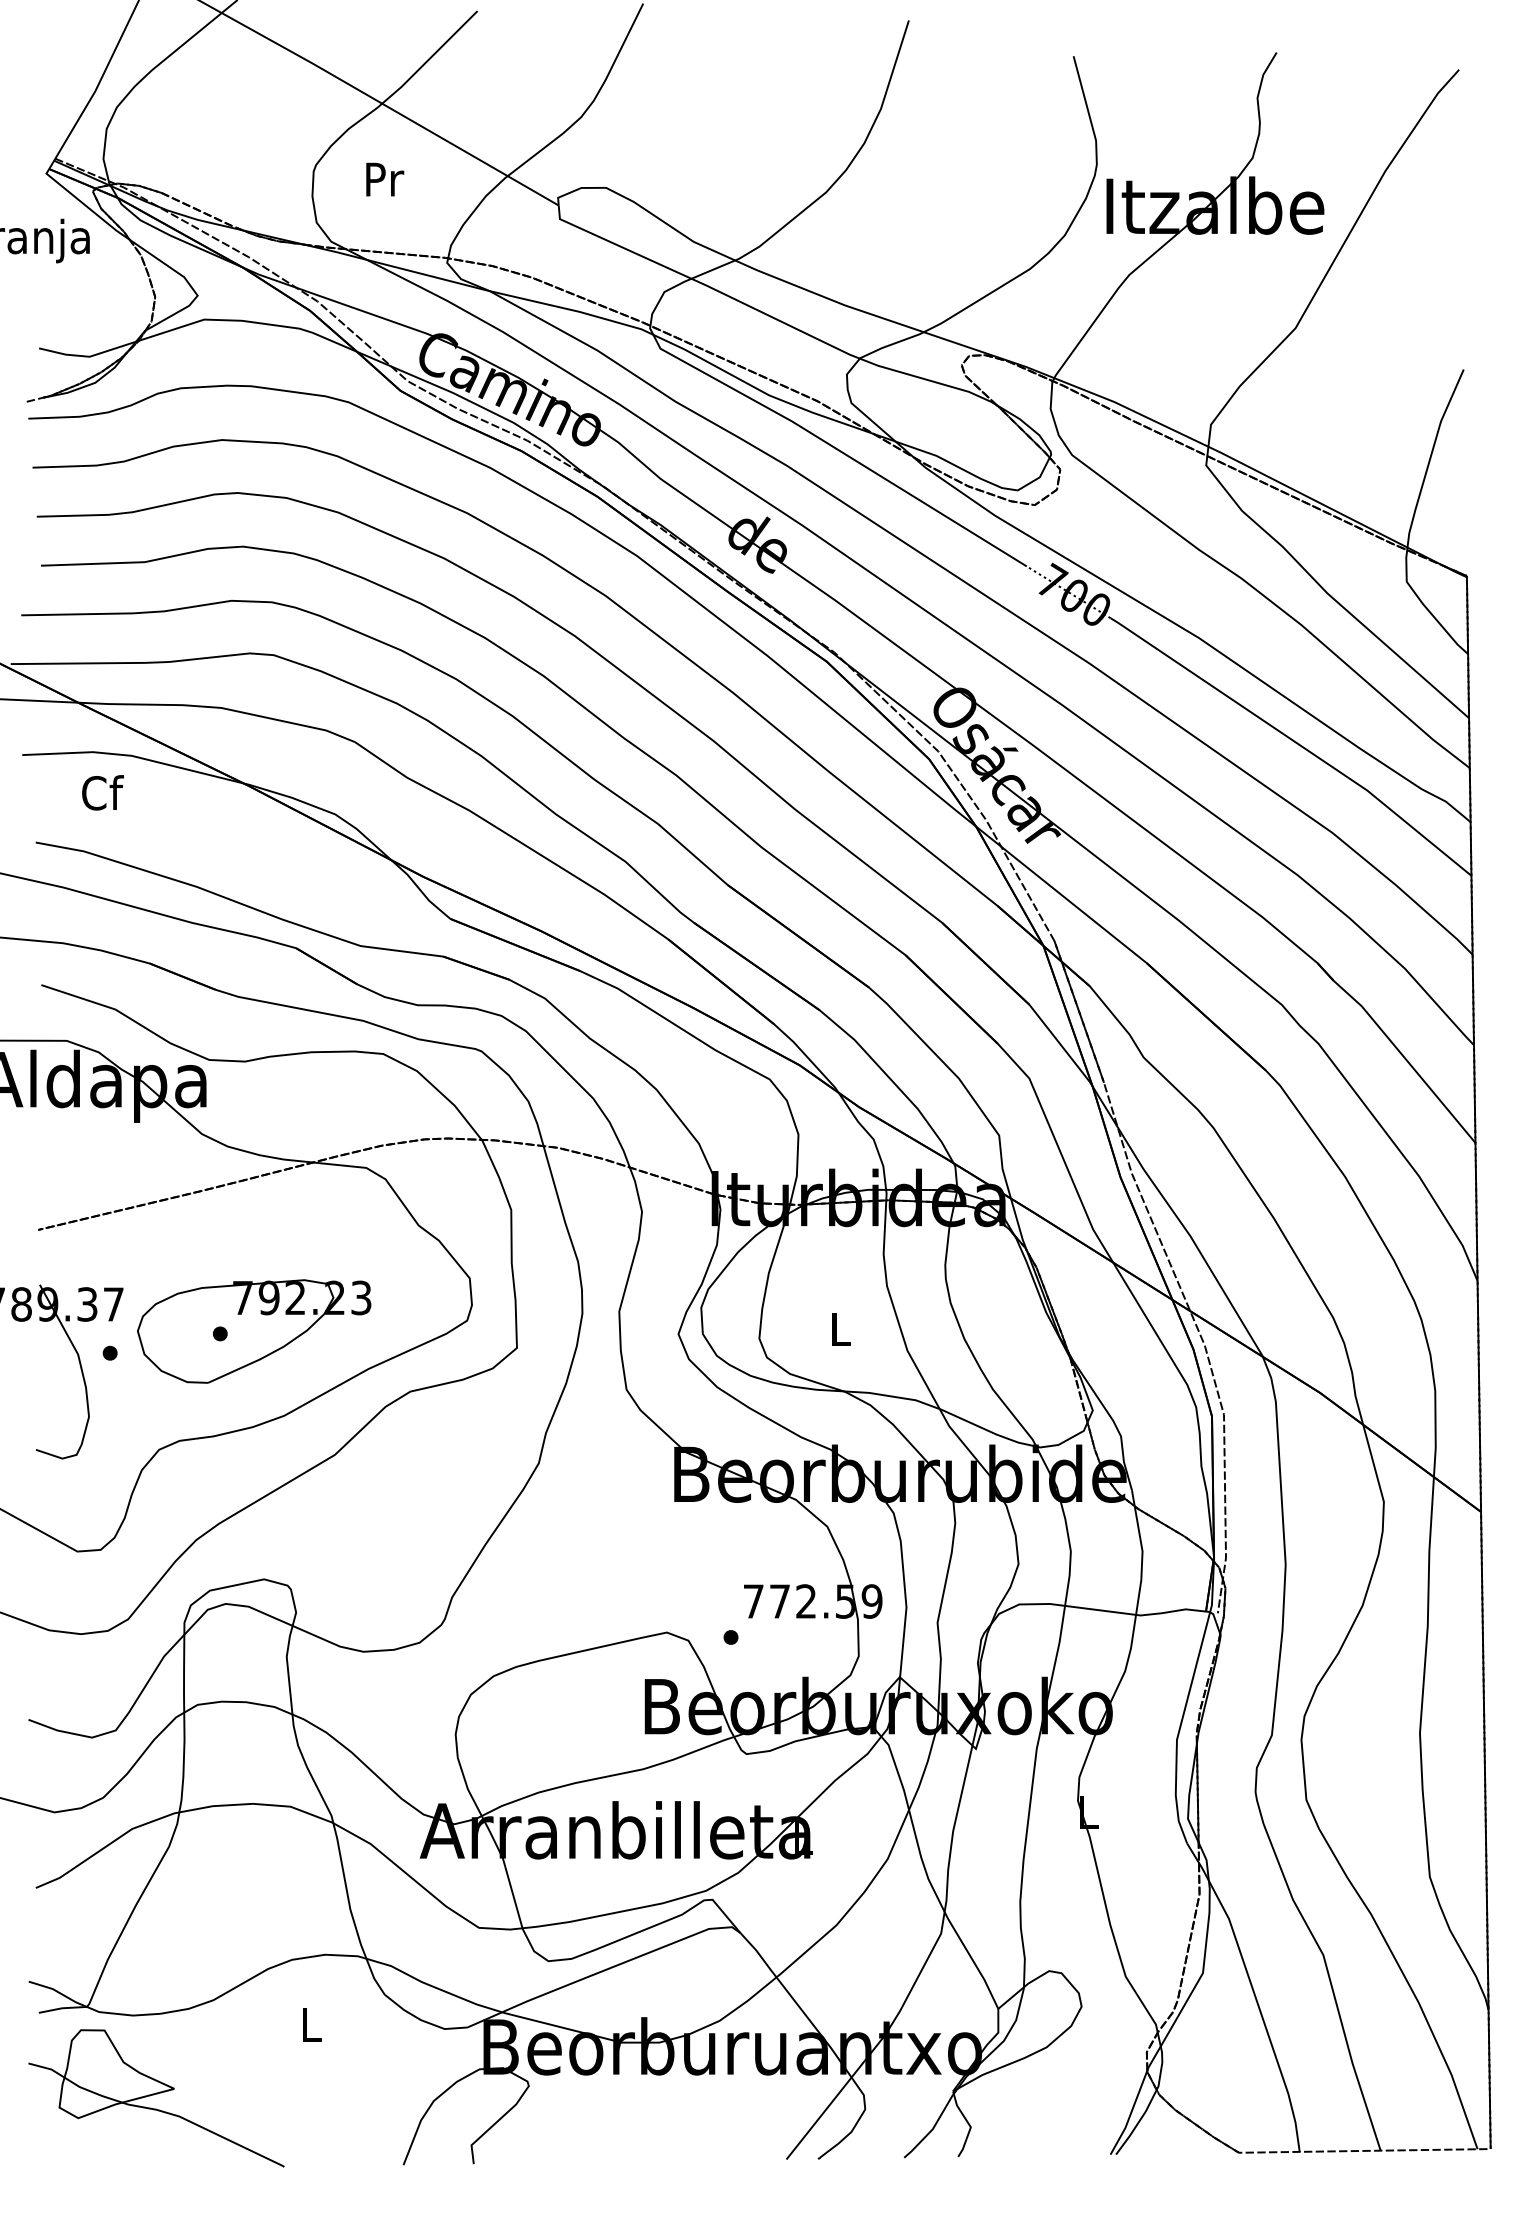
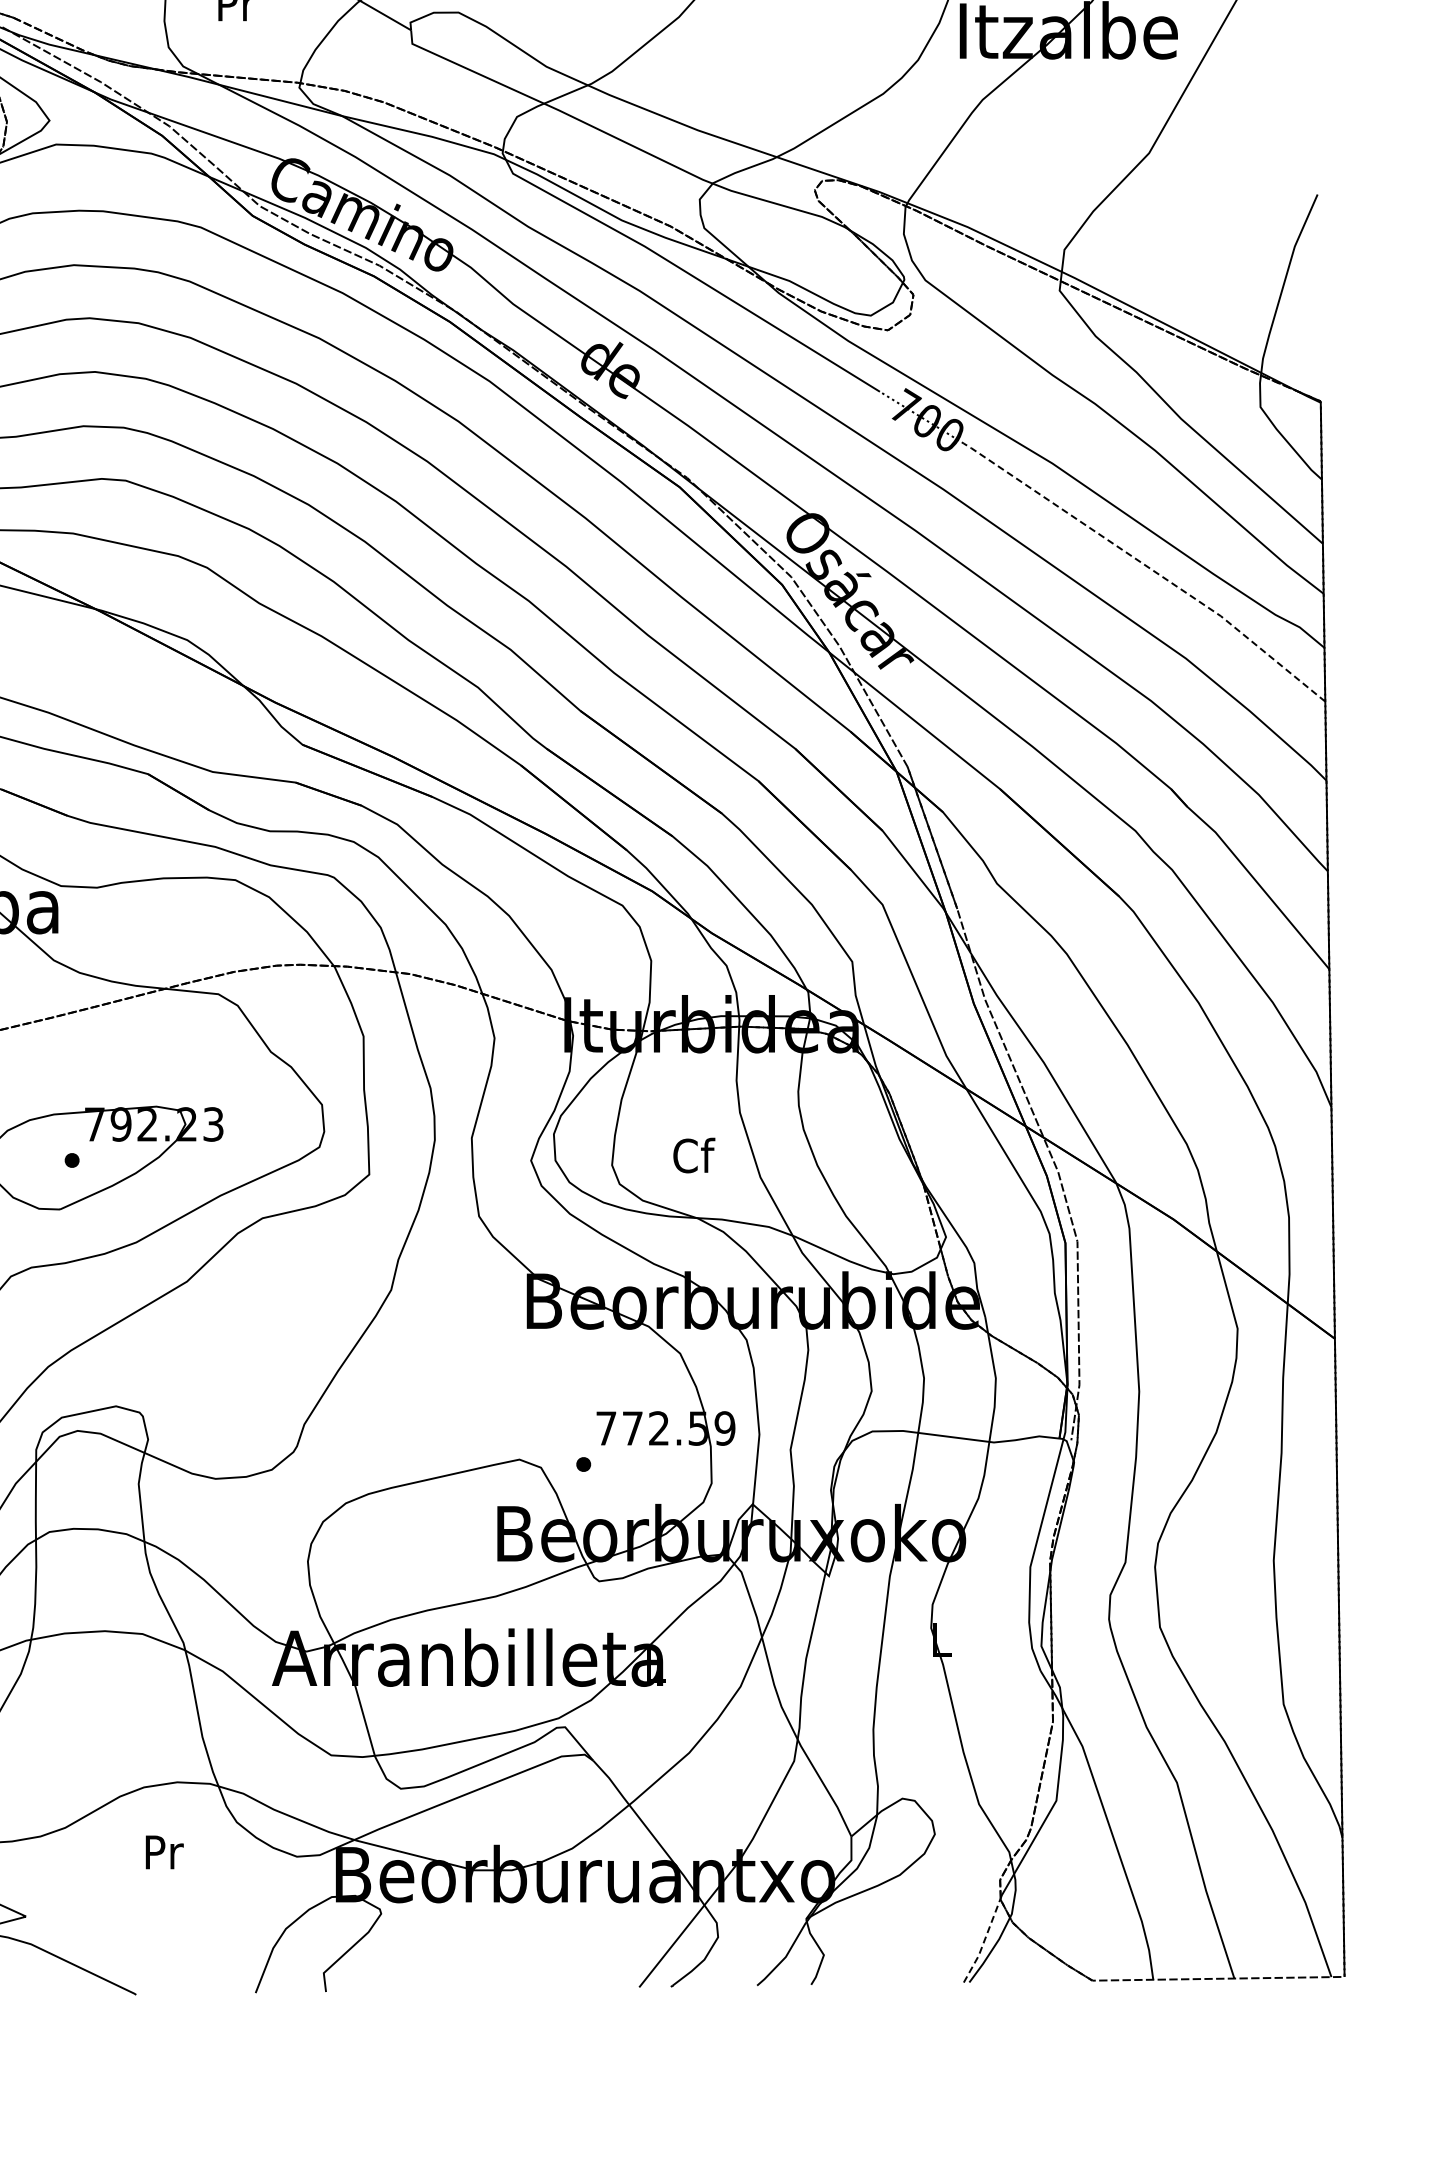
line: (1294, 741) -> (1148, 567), solid -> dashed
text: (841, 1328) -> (694, 1155), L -> Cf
text: (312, 2024) -> (164, 1852), L -> Pr
line: (1130, 2114) -> (983, 1942), solid -> dashed

